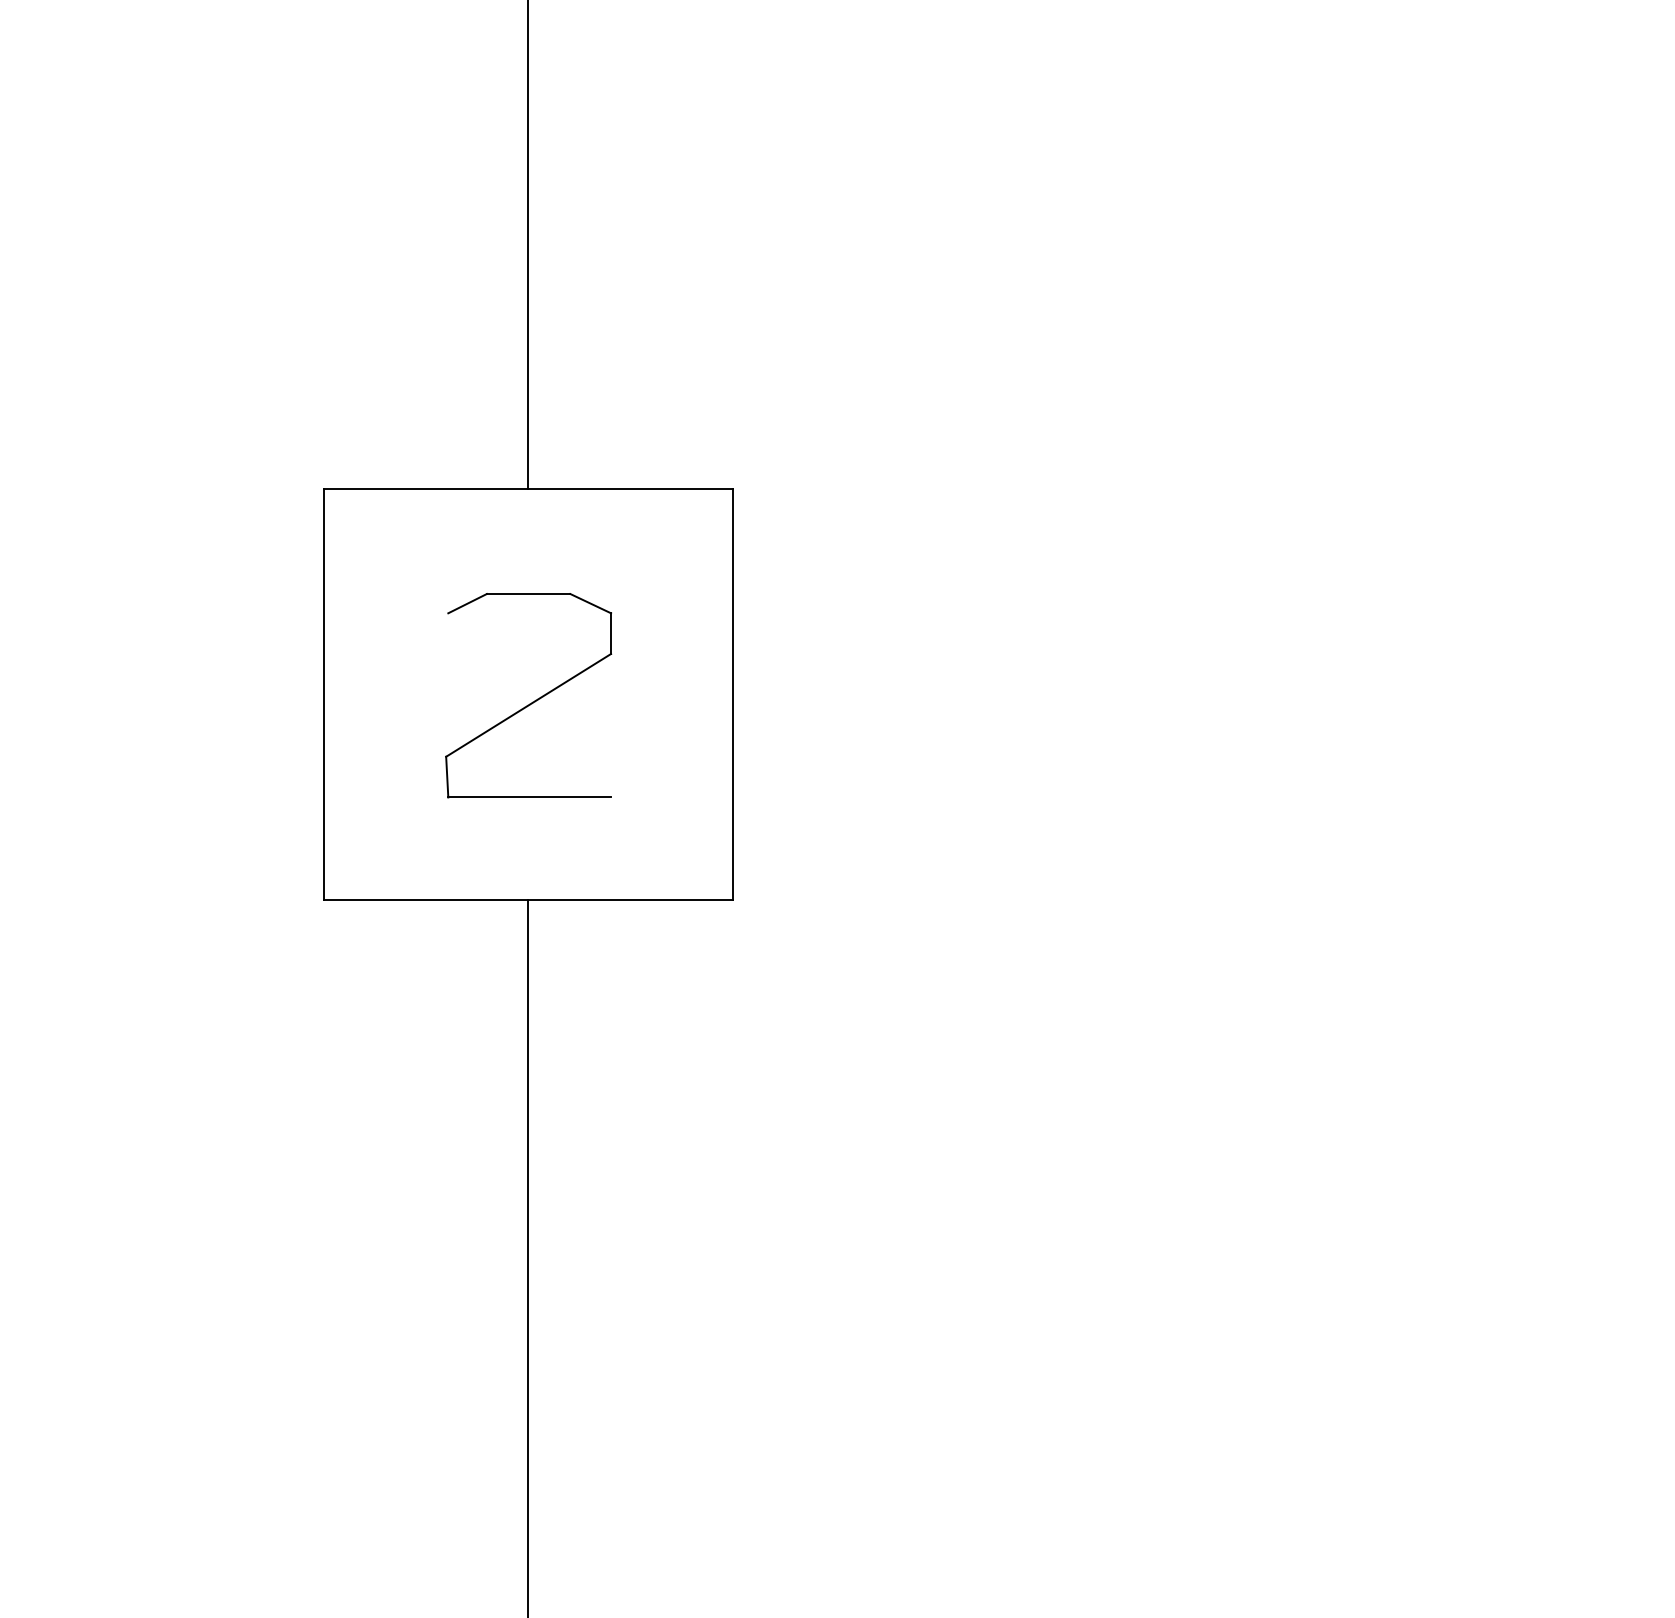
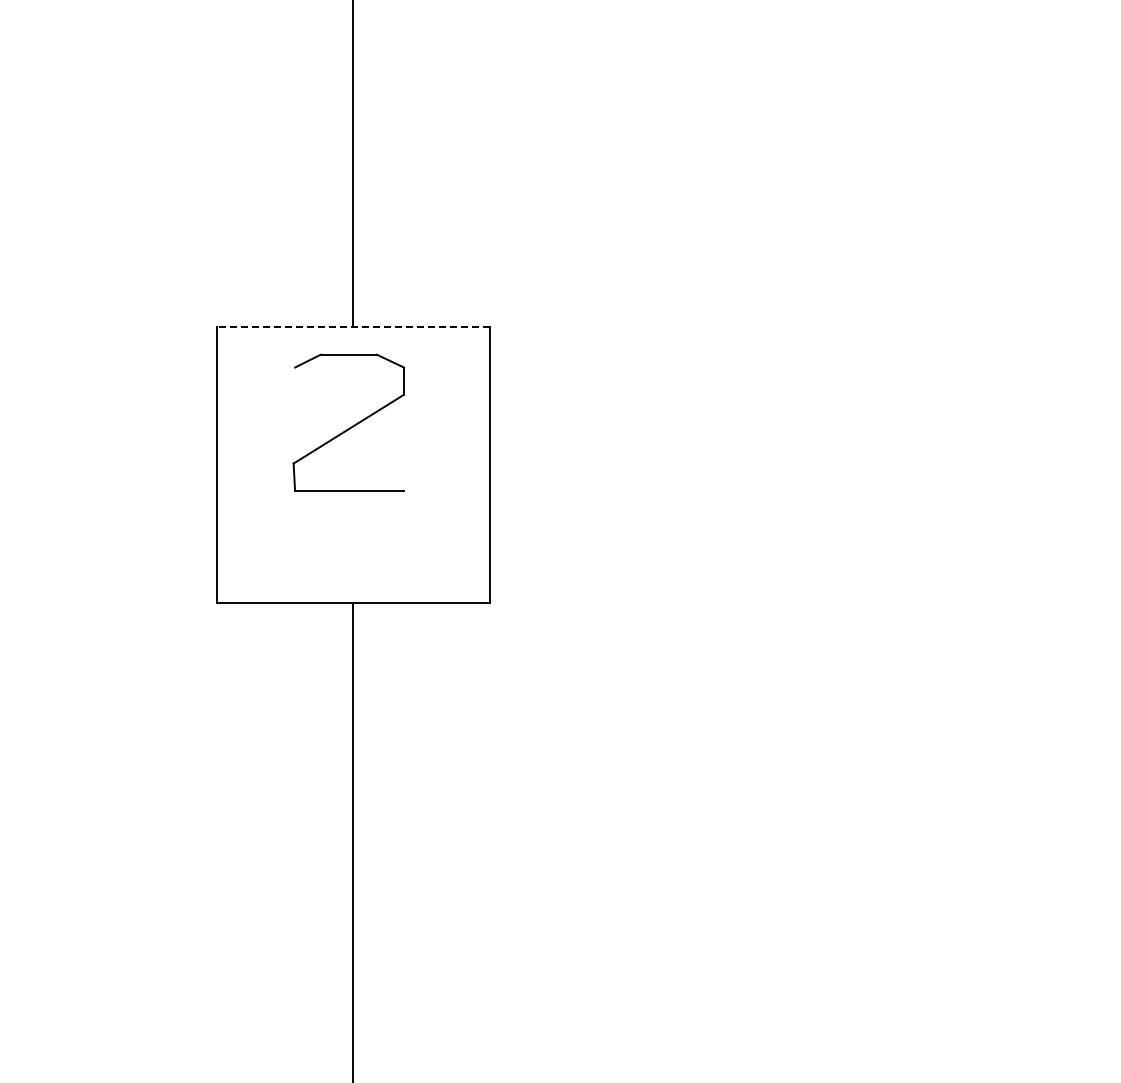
line: (528, 489) -> (353, 327), solid -> dashed
part: (528, 695) -> (348, 422), moved

